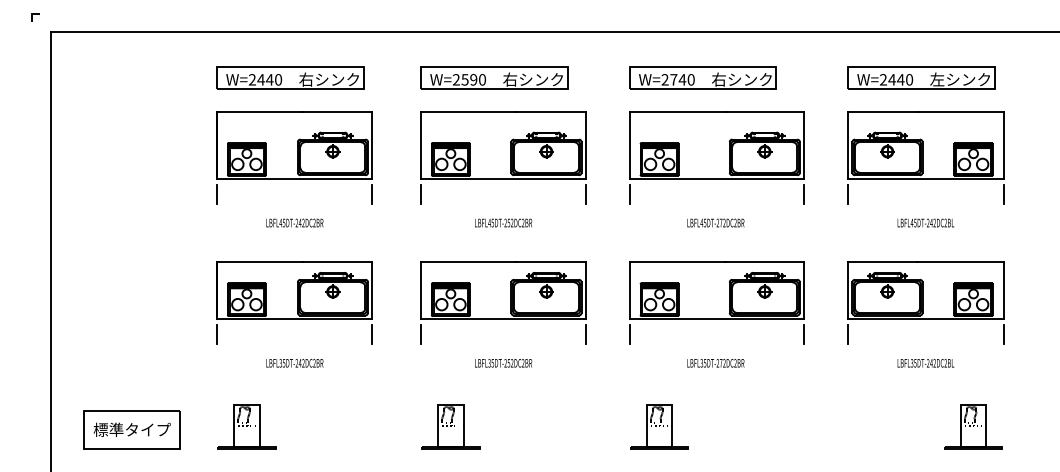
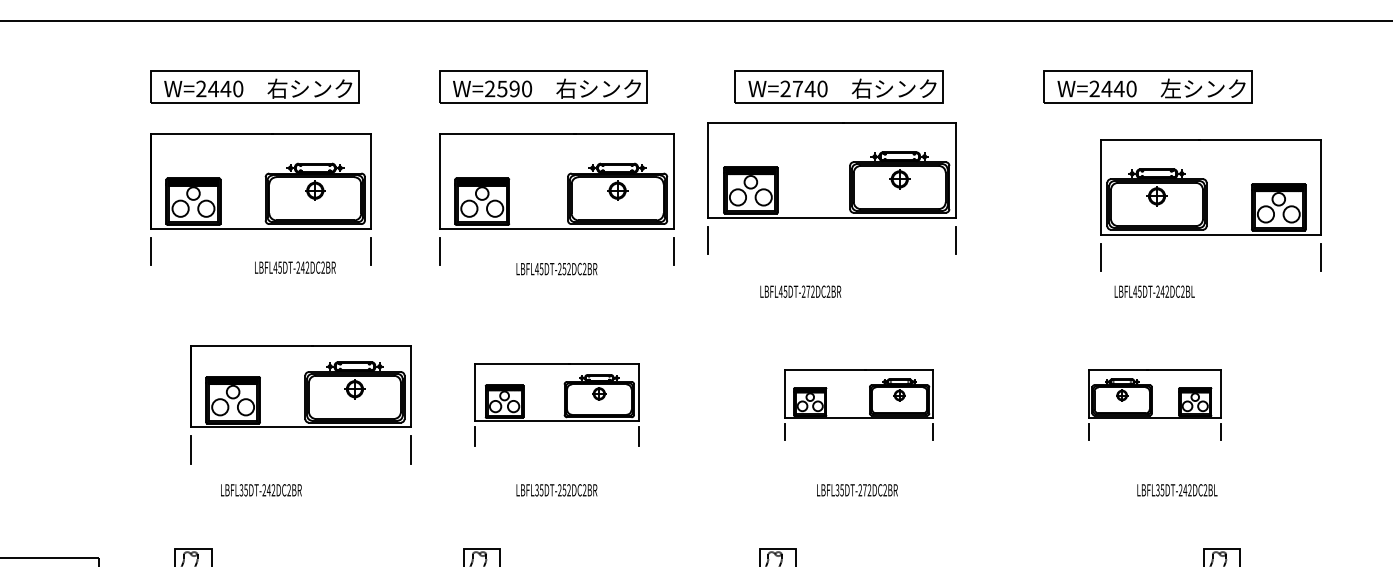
part: (716, 157) -> (831, 187), moved
part: (925, 157) -> (1210, 204), moved
text: (294, 222) -> (294, 266), moved
text: (503, 222) -> (556, 268), moved
text: (715, 222) -> (800, 290), moved
part: (294, 302) -> (300, 404), moved
part: (503, 302) -> (556, 404), size x0.7
part: (716, 302) -> (858, 404), size x0.6
part: (925, 302) -> (1154, 404), size x0.6
text: (925, 363) -> (1176, 490), moved

